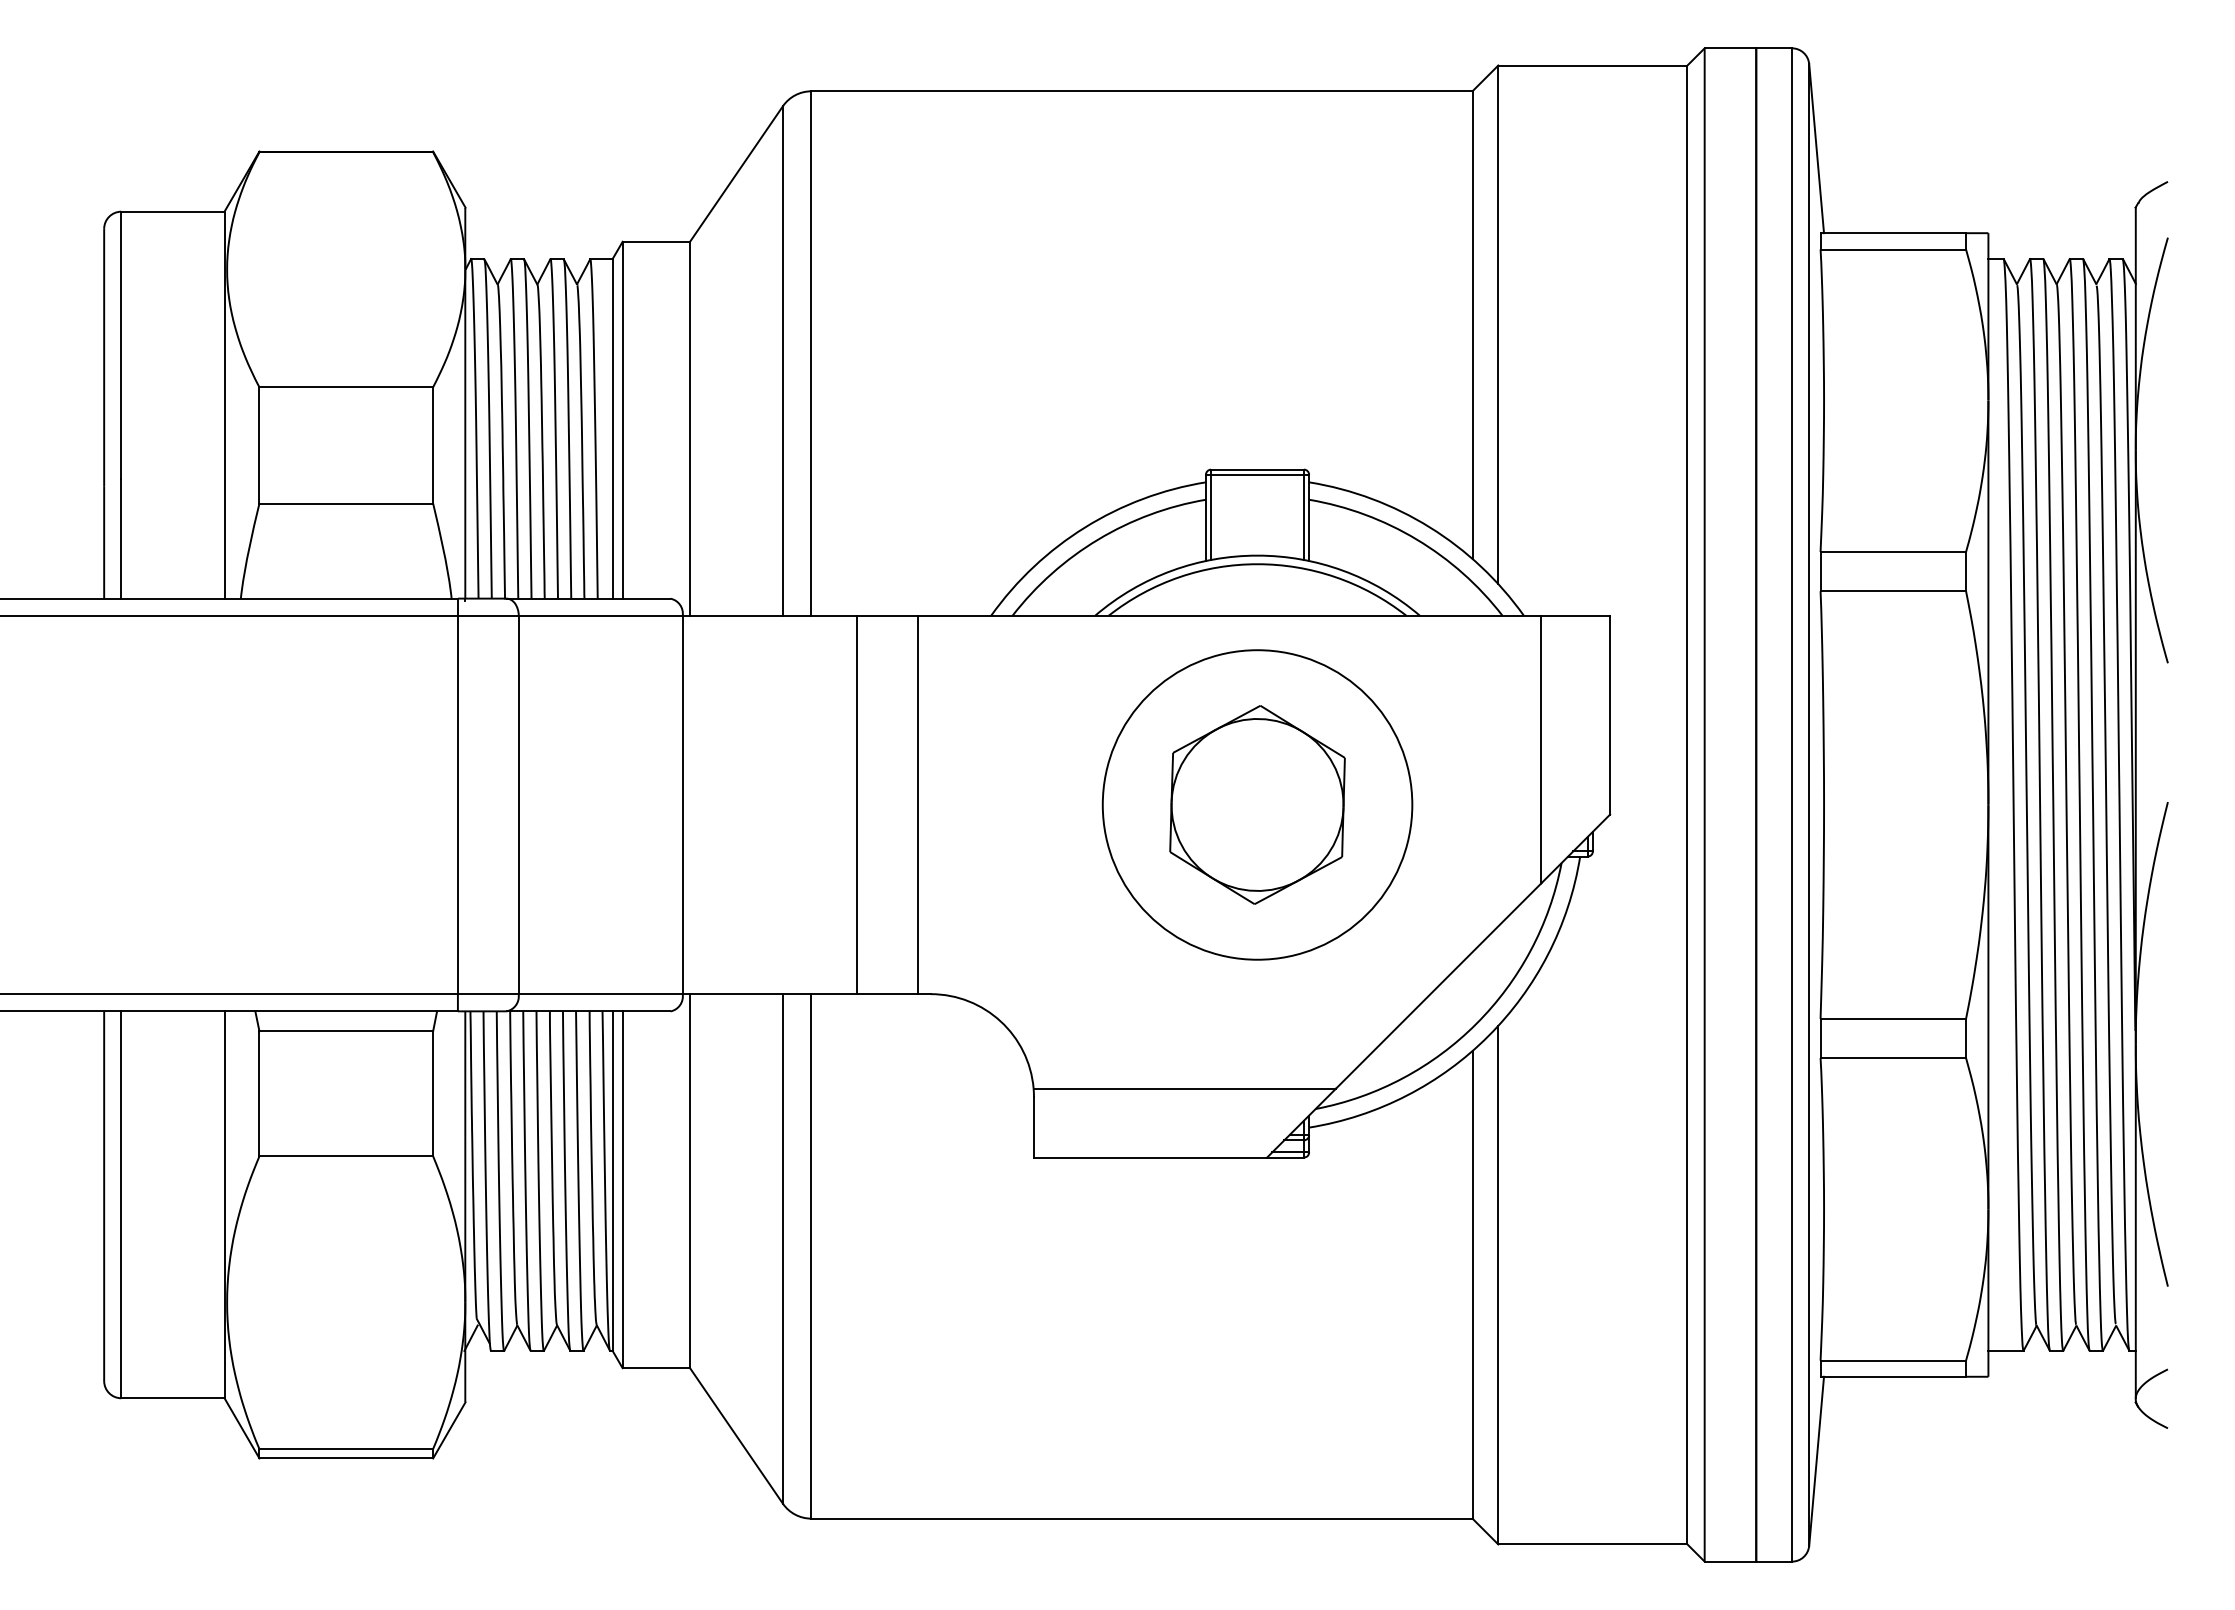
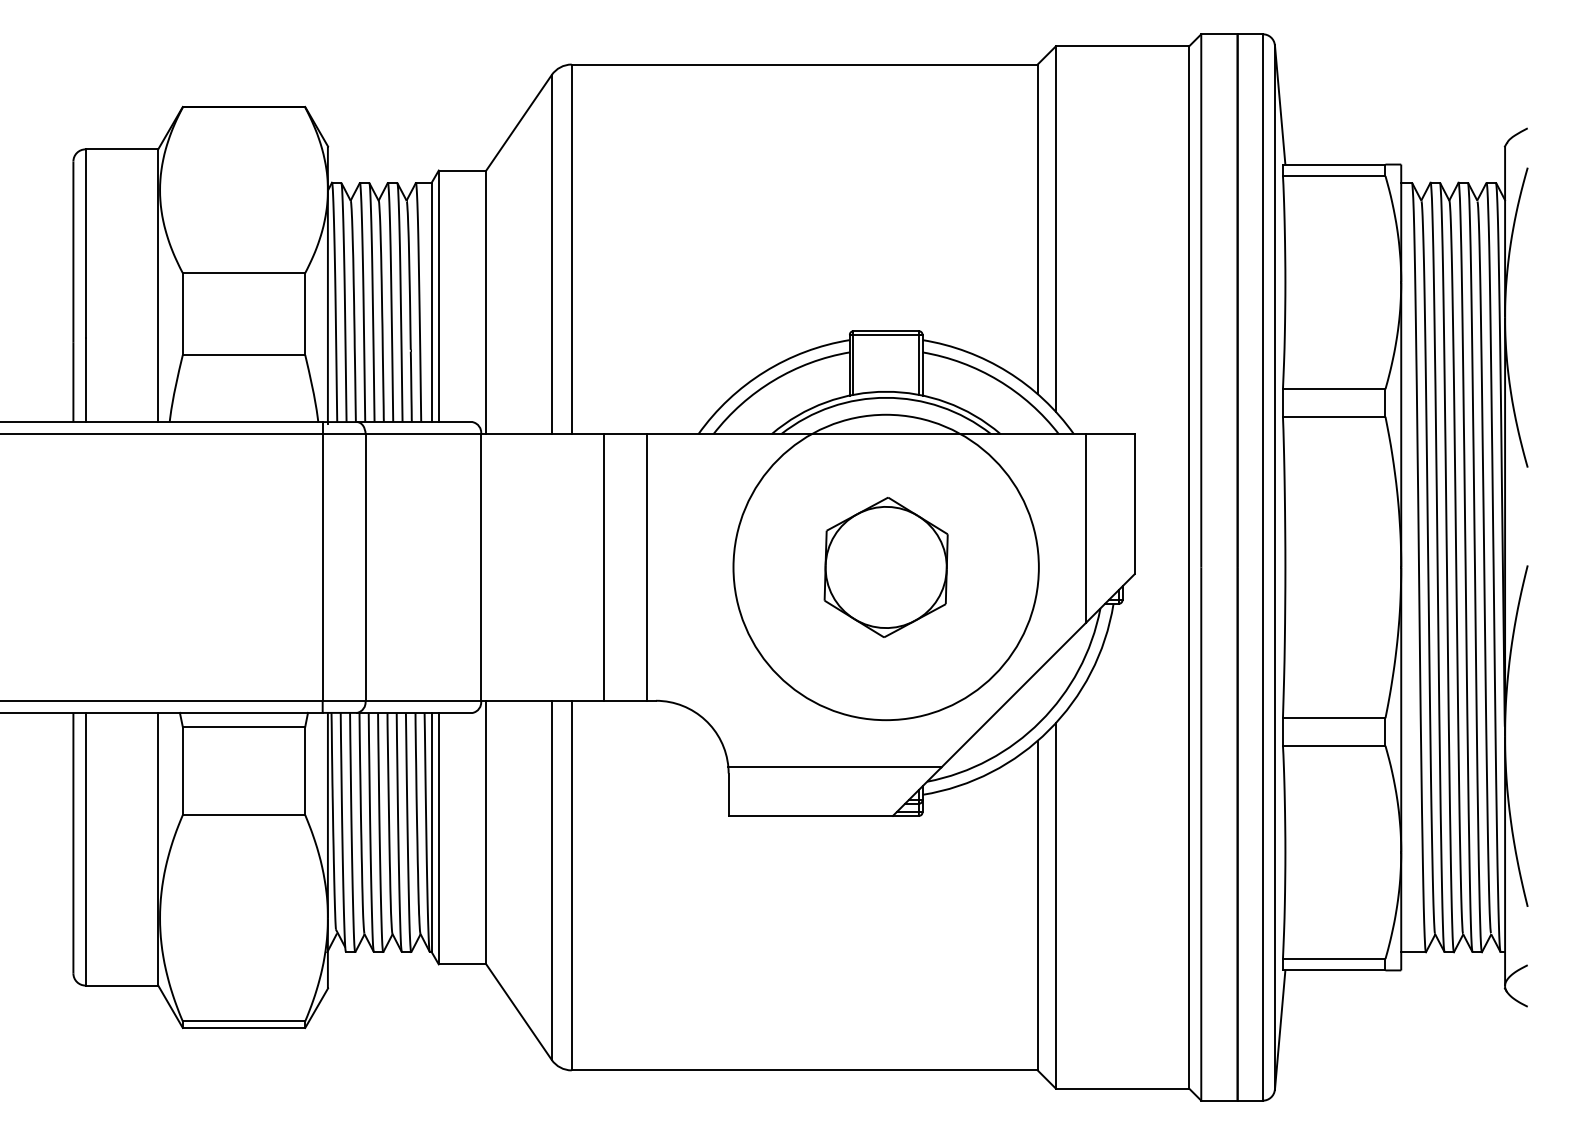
circle: (1257, 804) -> (886, 567), size x1.4

